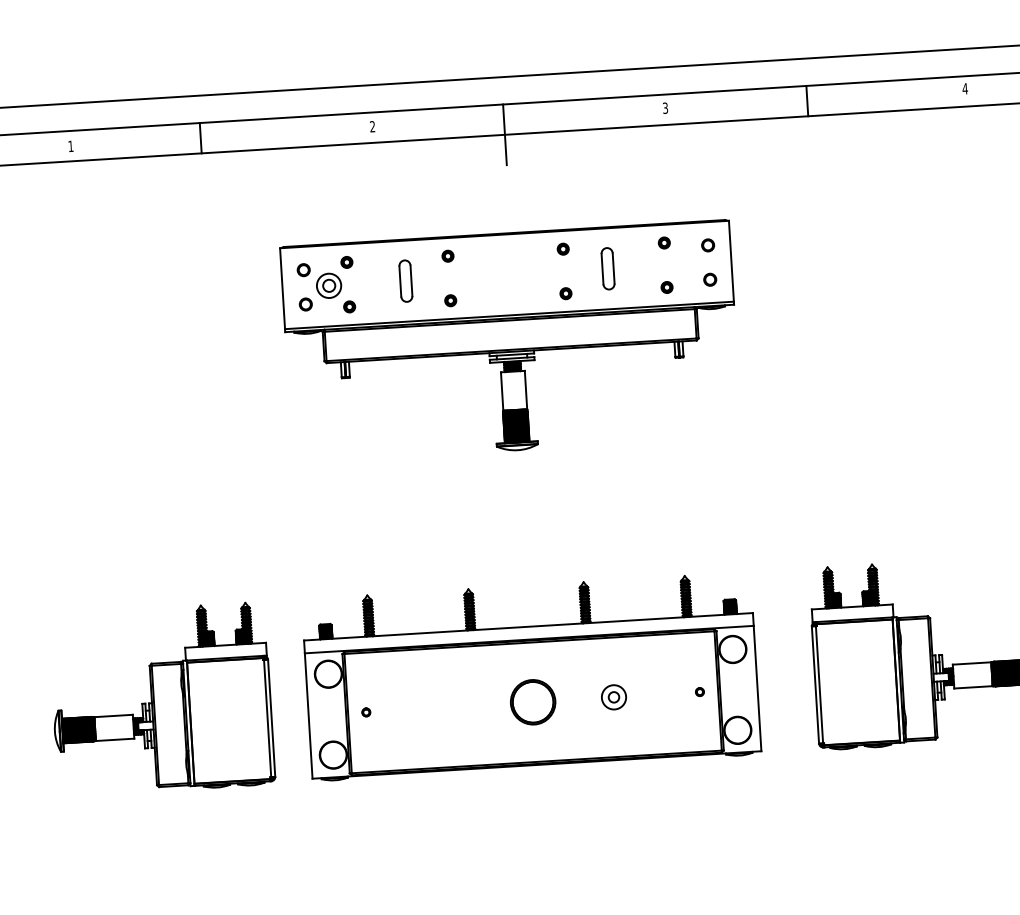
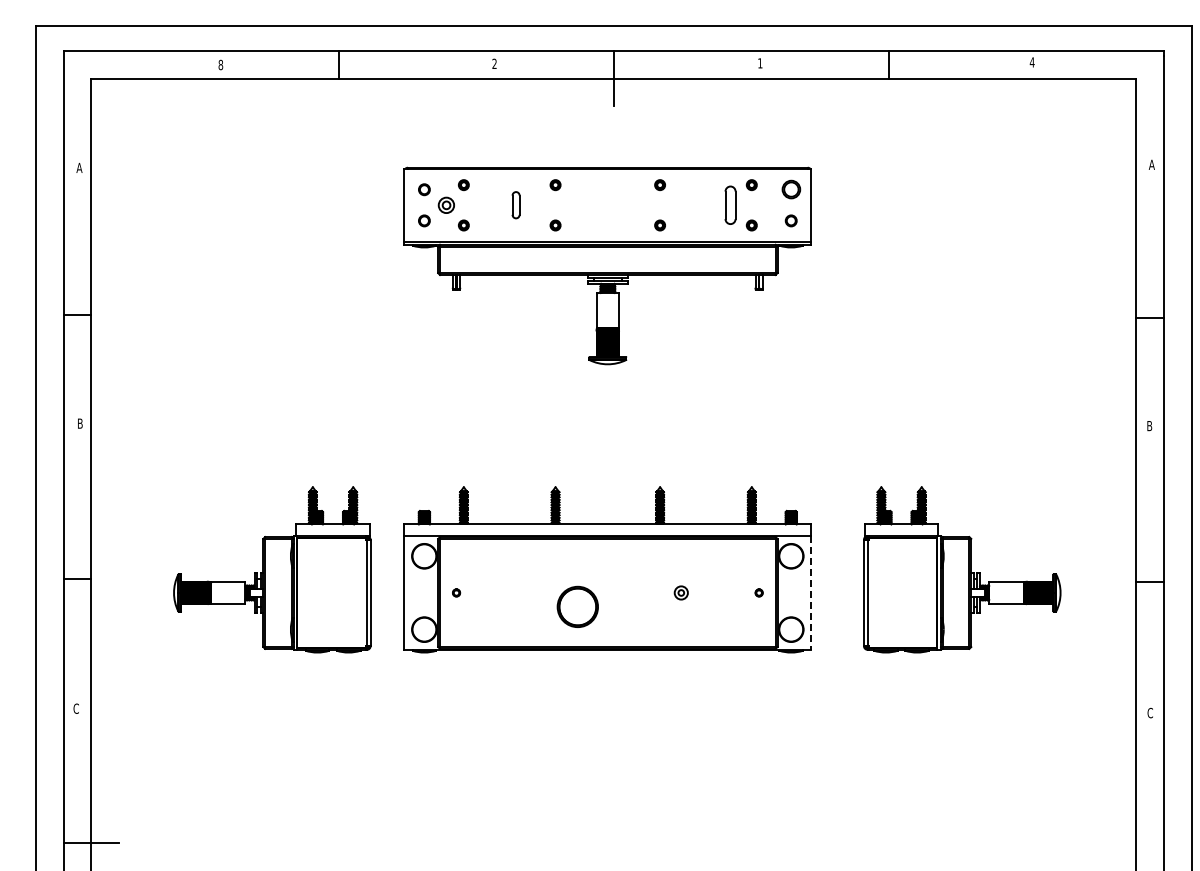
text: (665, 108) -> (760, 63), 3 -> 1
text: (70, 145) -> (220, 64), 1 -> 8
part: (707, 245) -> (790, 189), size x1.6
part: (607, 267) -> (730, 204), moved
part: (405, 280) -> (515, 204), size x0.7
part: (329, 286) -> (446, 205), size x0.7
line: (757, 688) -> (811, 592), solid -> dashed
part: (614, 696) -> (681, 592), size x0.6
part: (532, 701) -> (577, 606), moved

